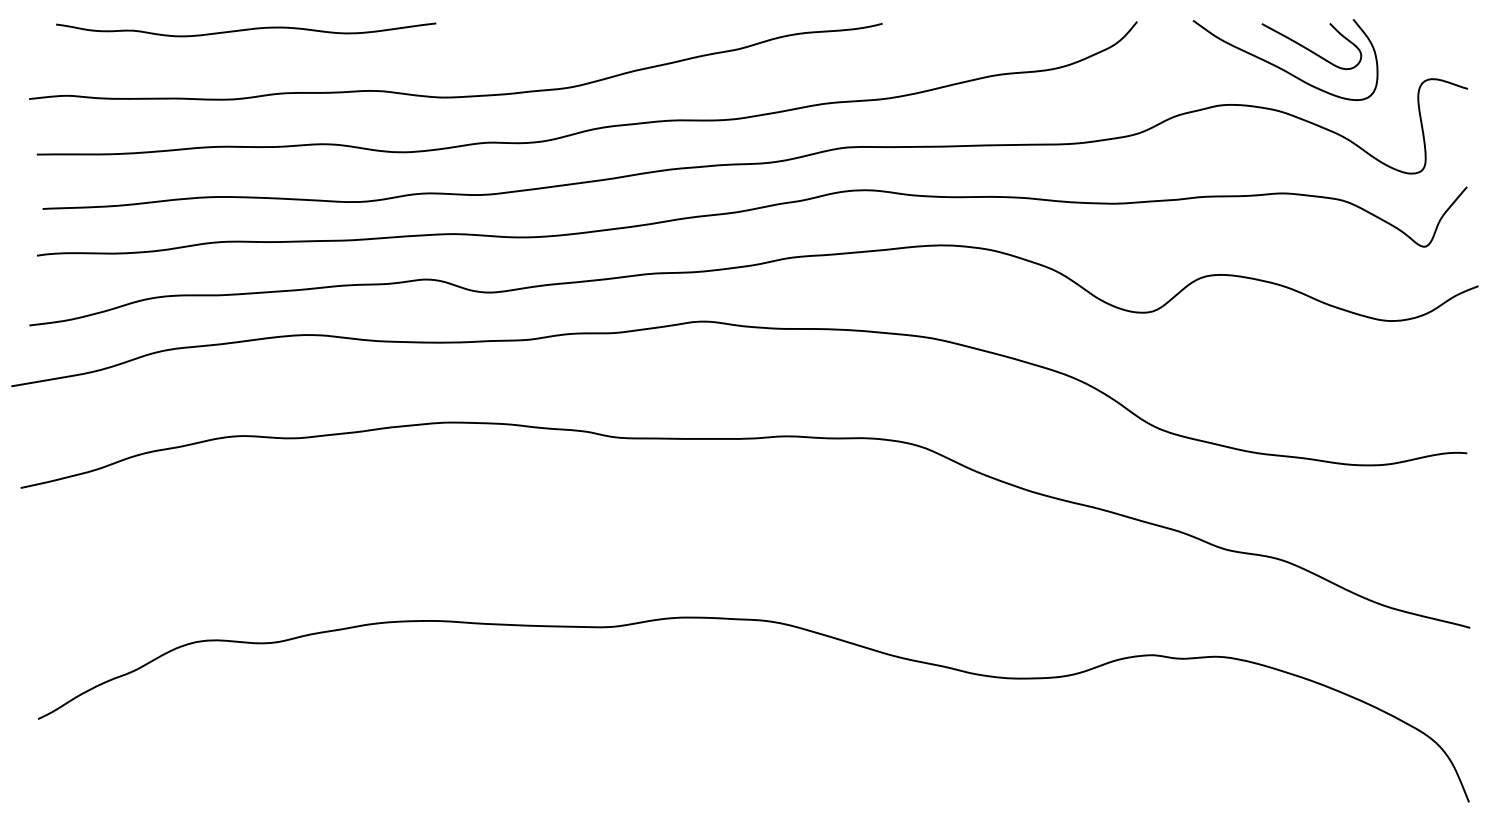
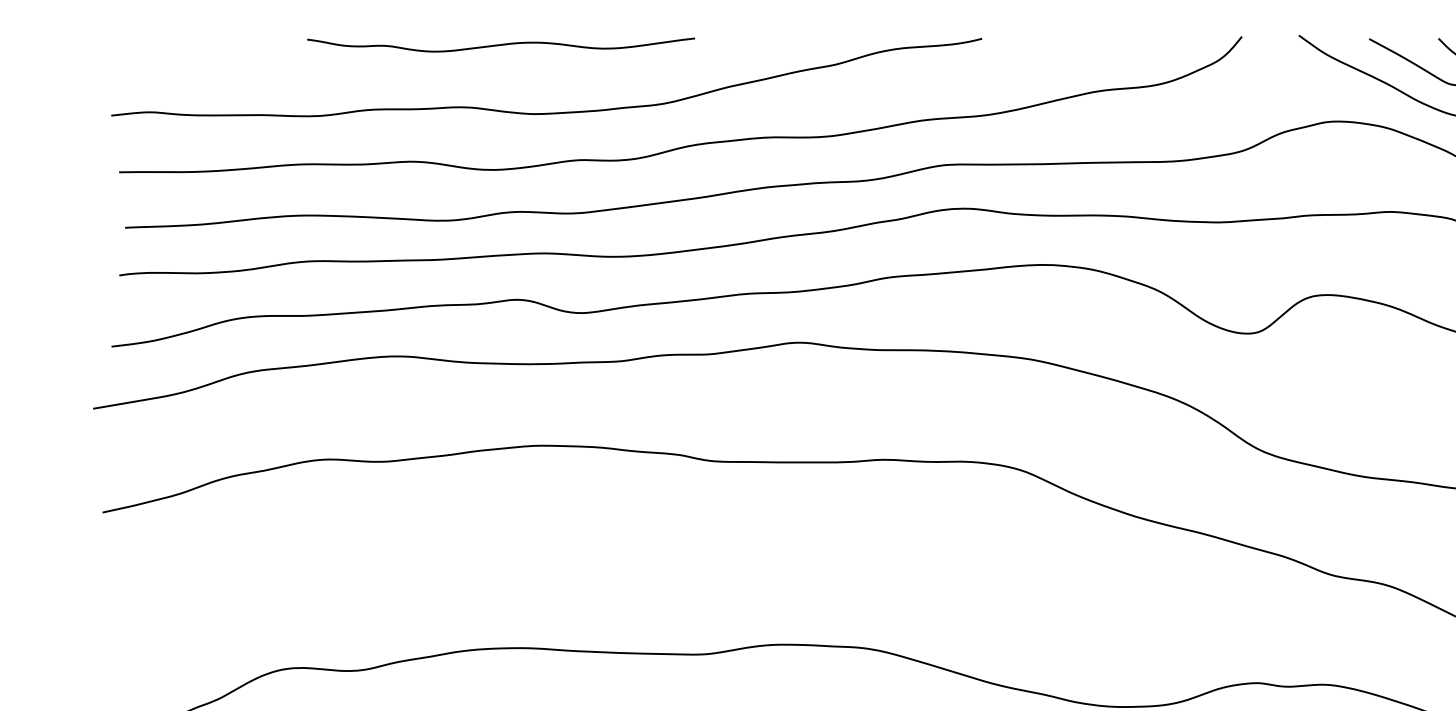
curve: (246, 29) -> (501, 44), moved

